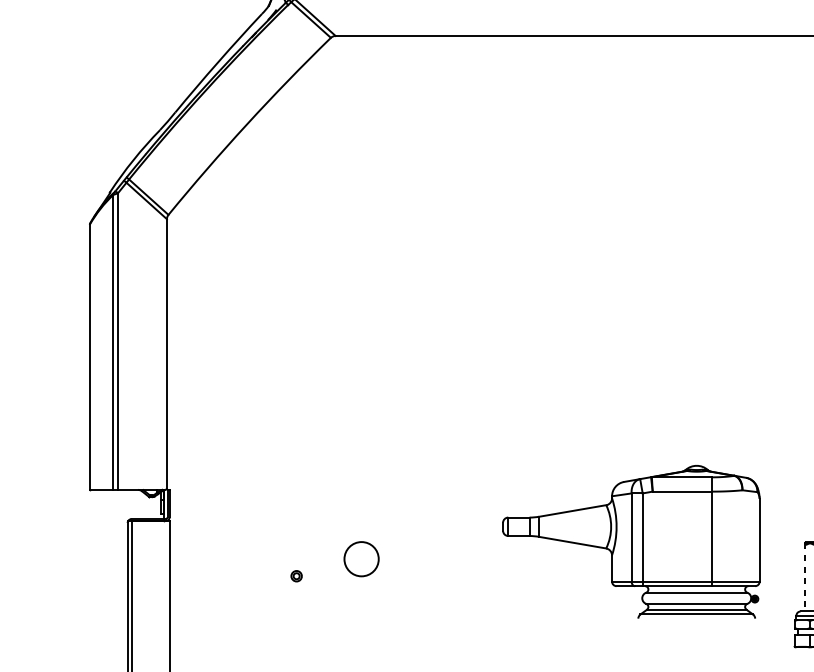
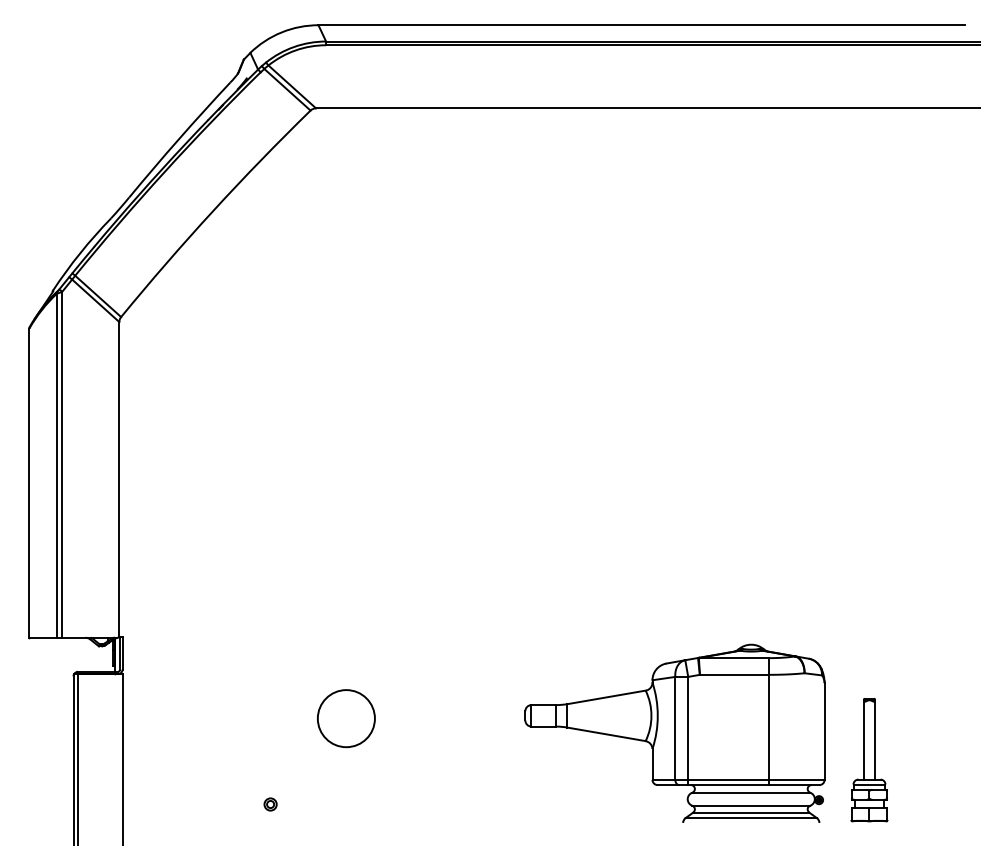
part: (630, 541) -> (674, 732), moved
circle: (360, 559) -> (345, 718), size x1.43
part: (296, 576) -> (270, 804), moved
line: (804, 577) -> (863, 739), dashed -> solid

